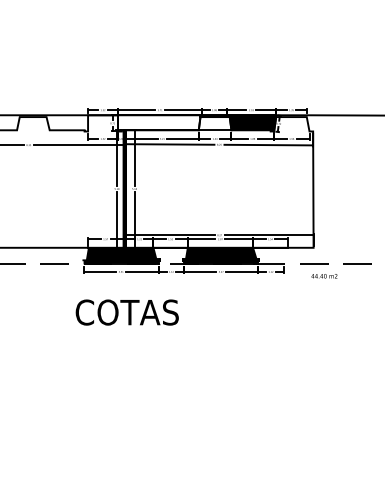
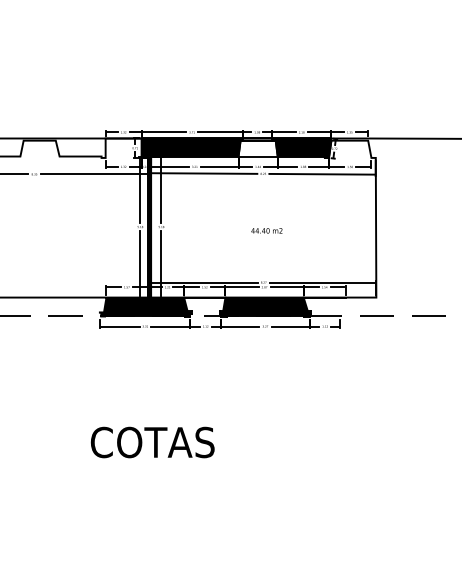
fill: (160, 123) -> (192, 148), added
text: (324, 276) -> (267, 231), moved
text: (126, 312) -> (151, 442), moved

